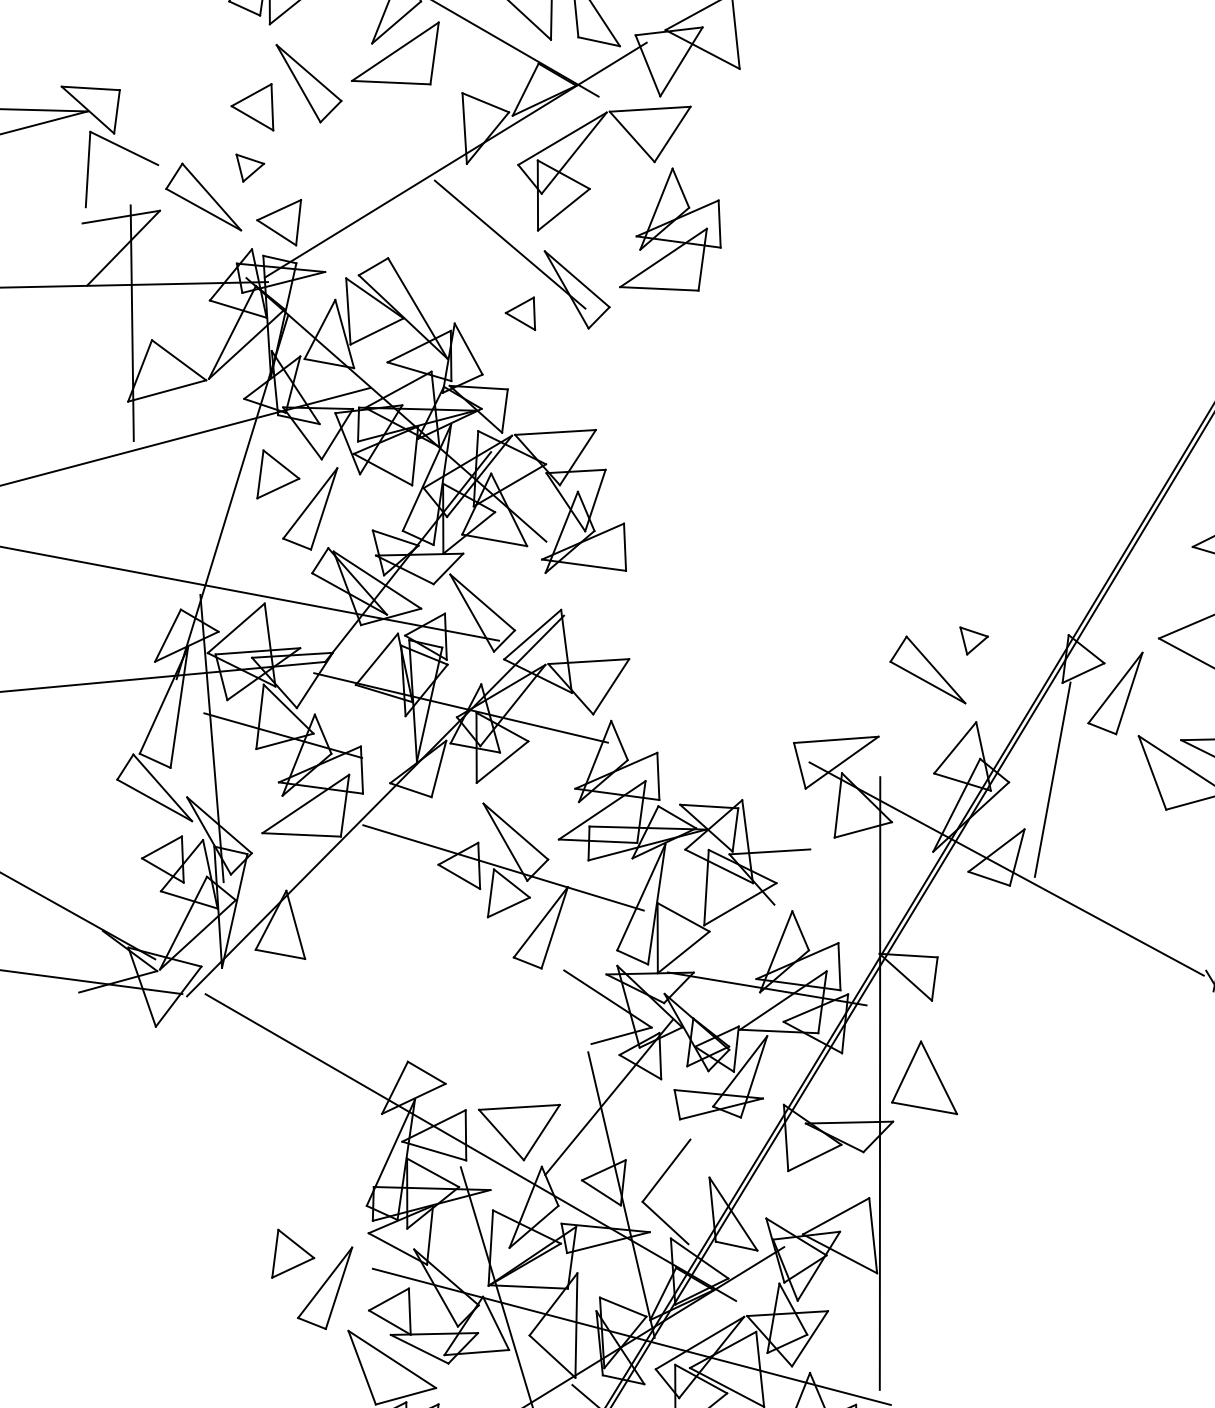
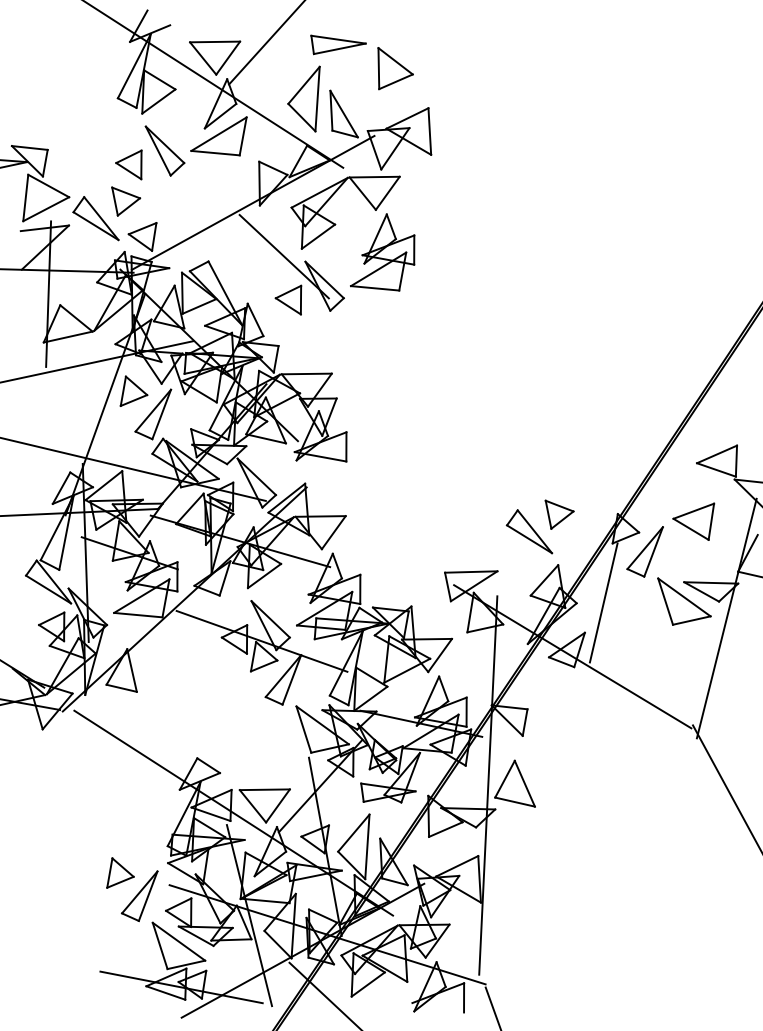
part: (251, 167) -> (126, 201), size x1.67
line: (122, 186) -> (46, 209), added
part: (520, 313) -> (288, 299), size x1.43
part: (974, 640) -> (559, 514), size x1.67
line: (792, 877) -> (440, 655), added
line: (577, 1007) -> (303, 729), added
line: (689, 1191) -> (367, 846), added

